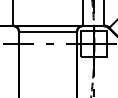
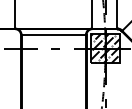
hatch: (94, 43) -> (105, 48), added

